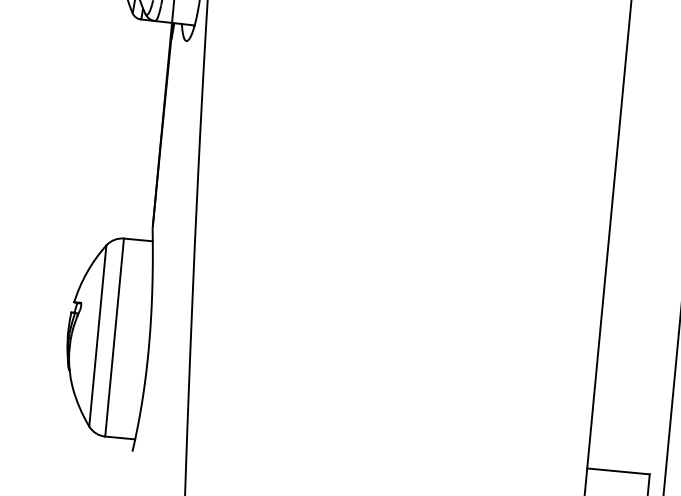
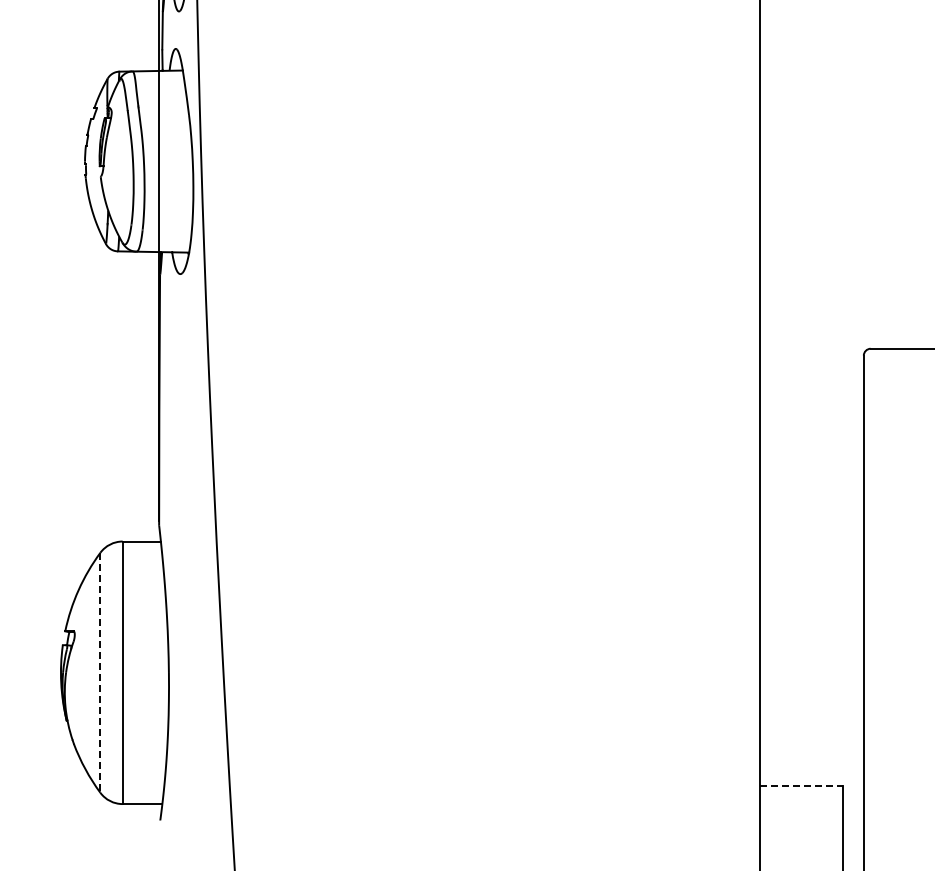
line: (97, 336) -> (100, 673), solid -> dashed
line: (619, 471) -> (802, 786), solid -> dashed

